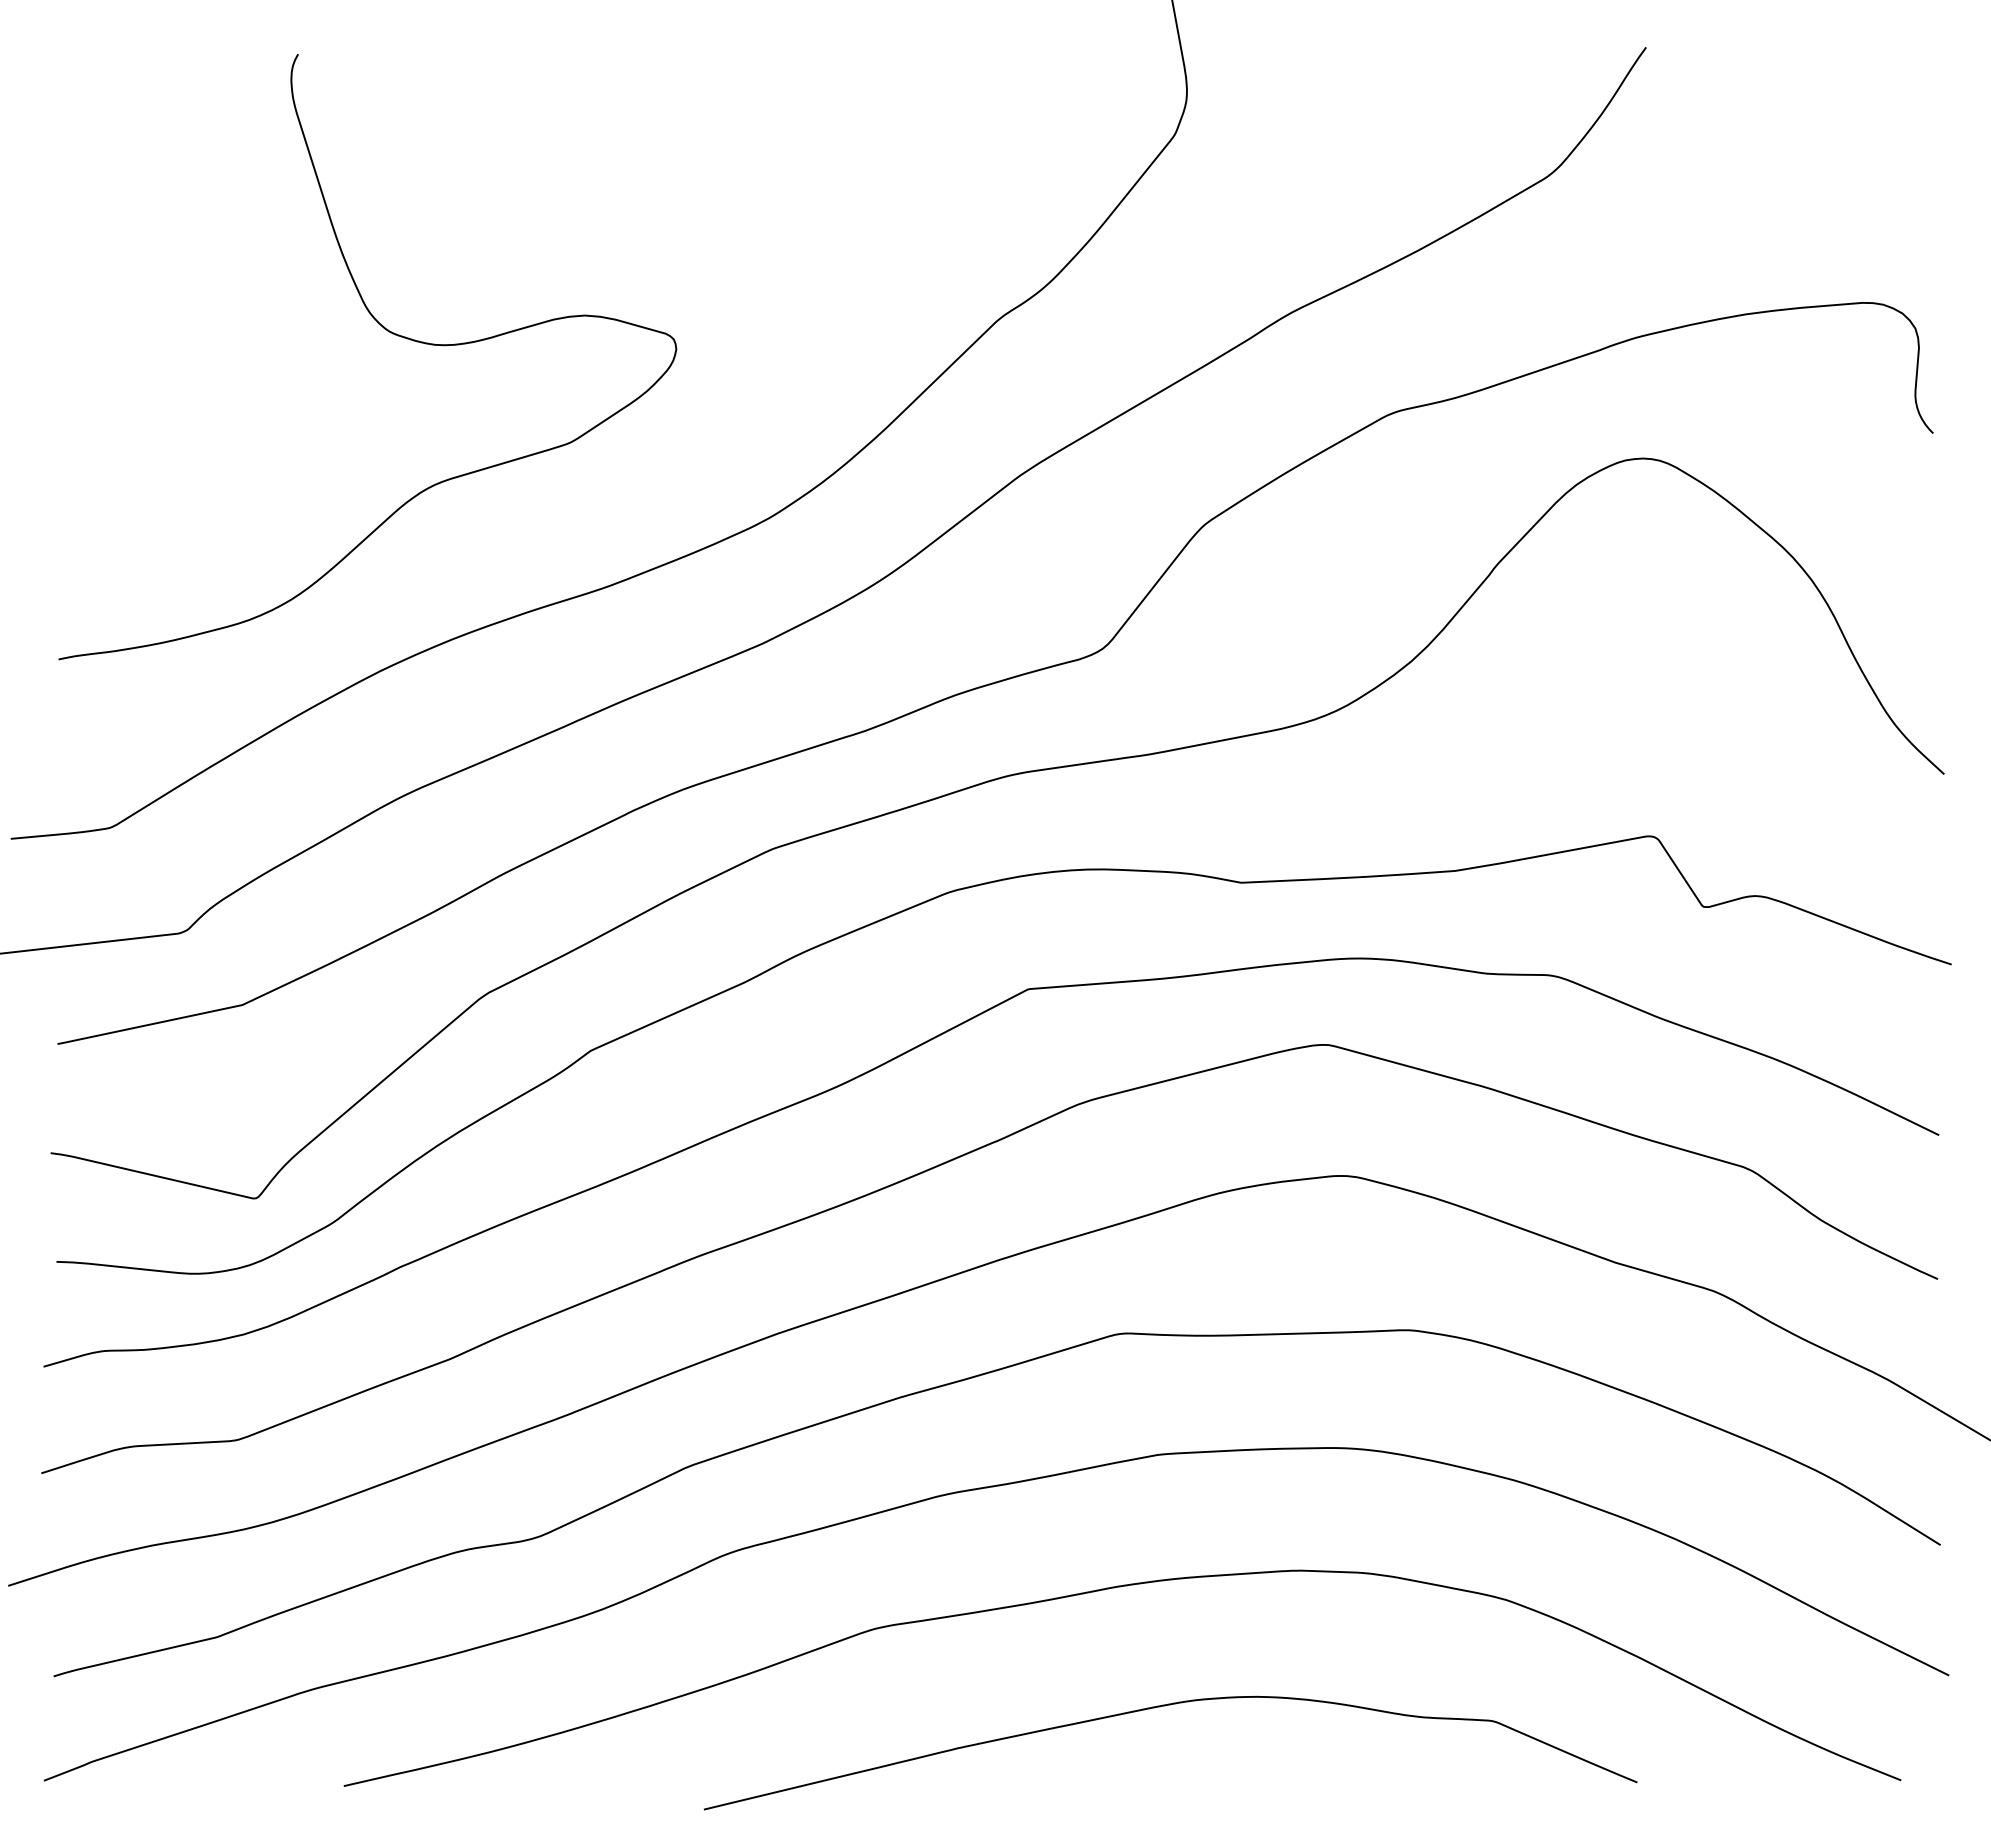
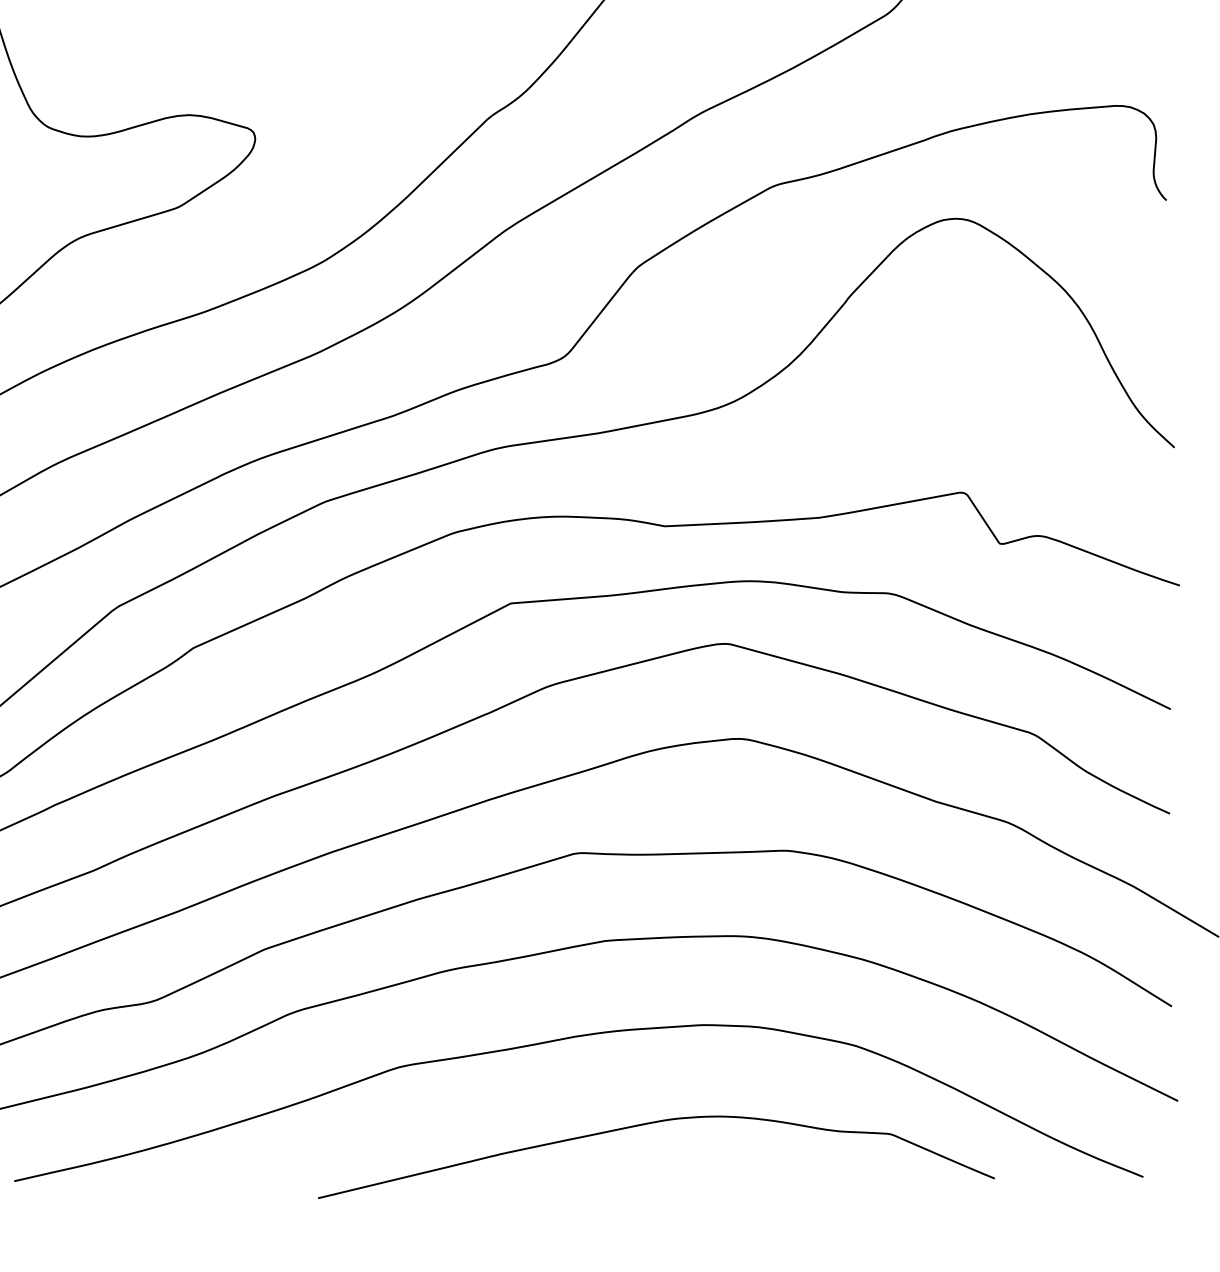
curve: (1160, 1707) -> (649, 1124), moved

